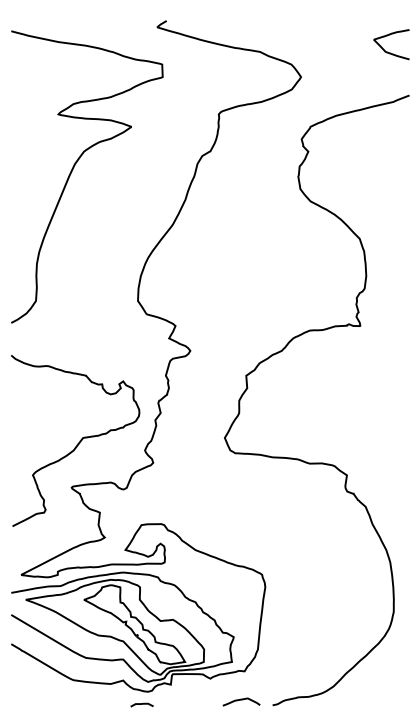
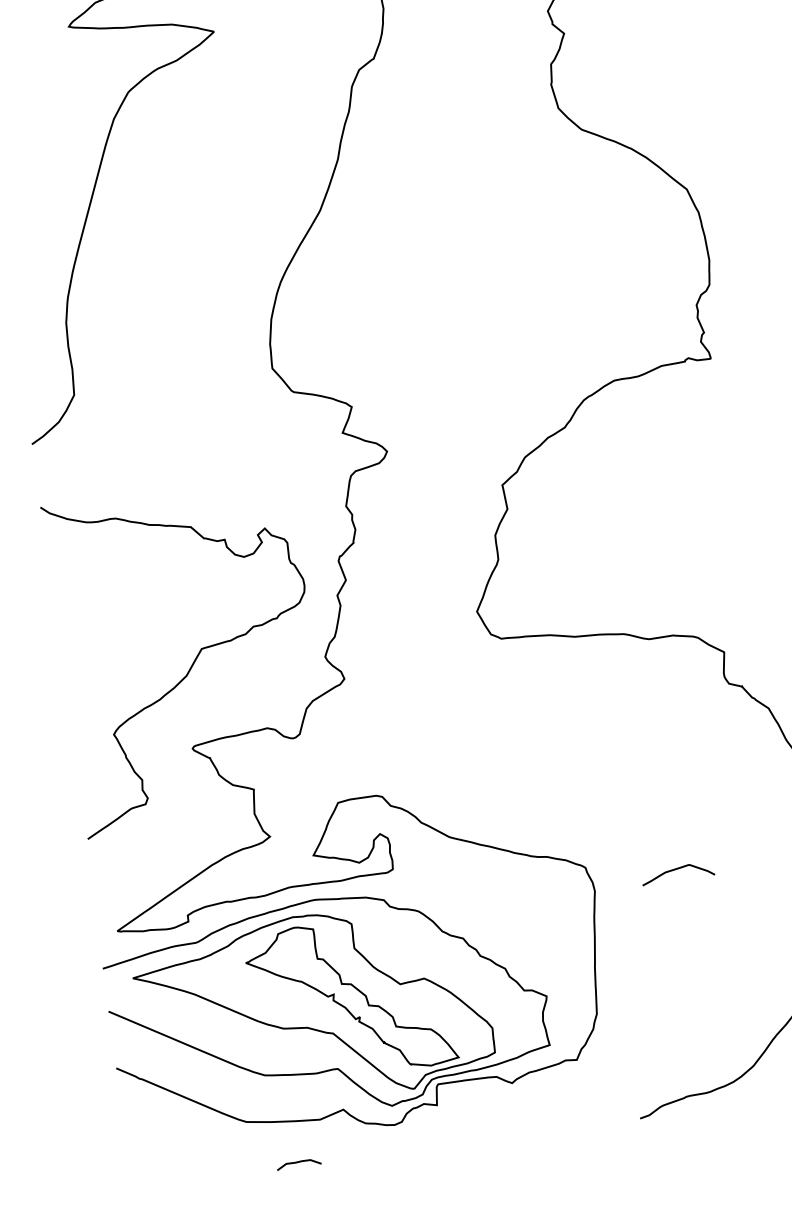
curve: (241, 700) -> (677, 870), moved
curve: (141, 704) -> (297, 1163), moved

